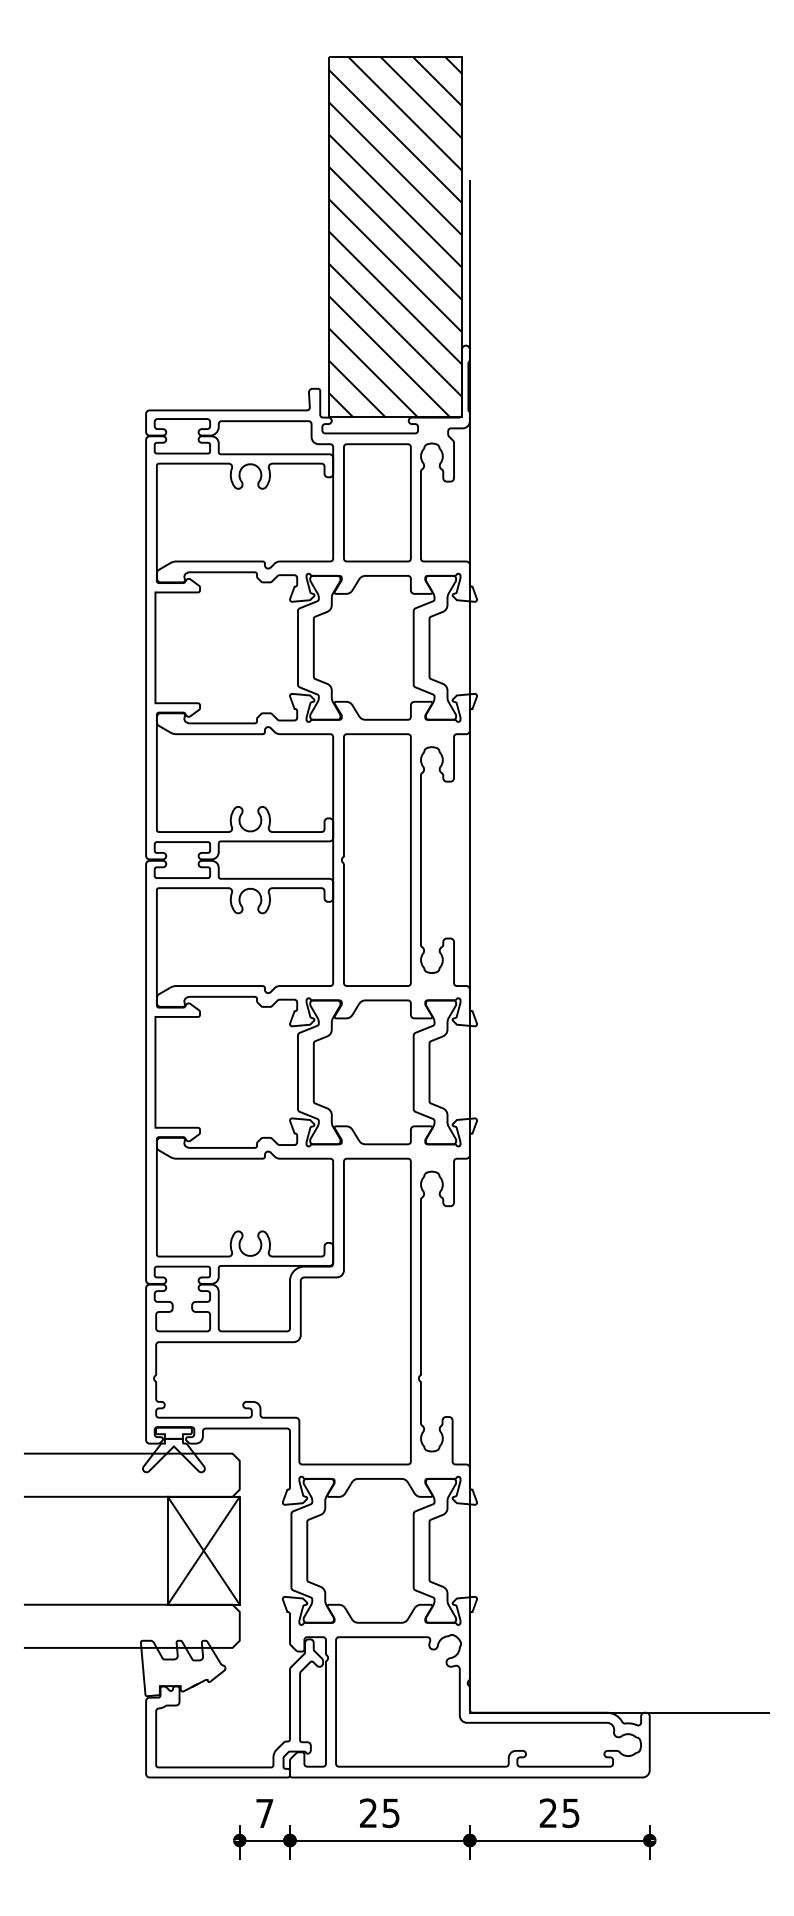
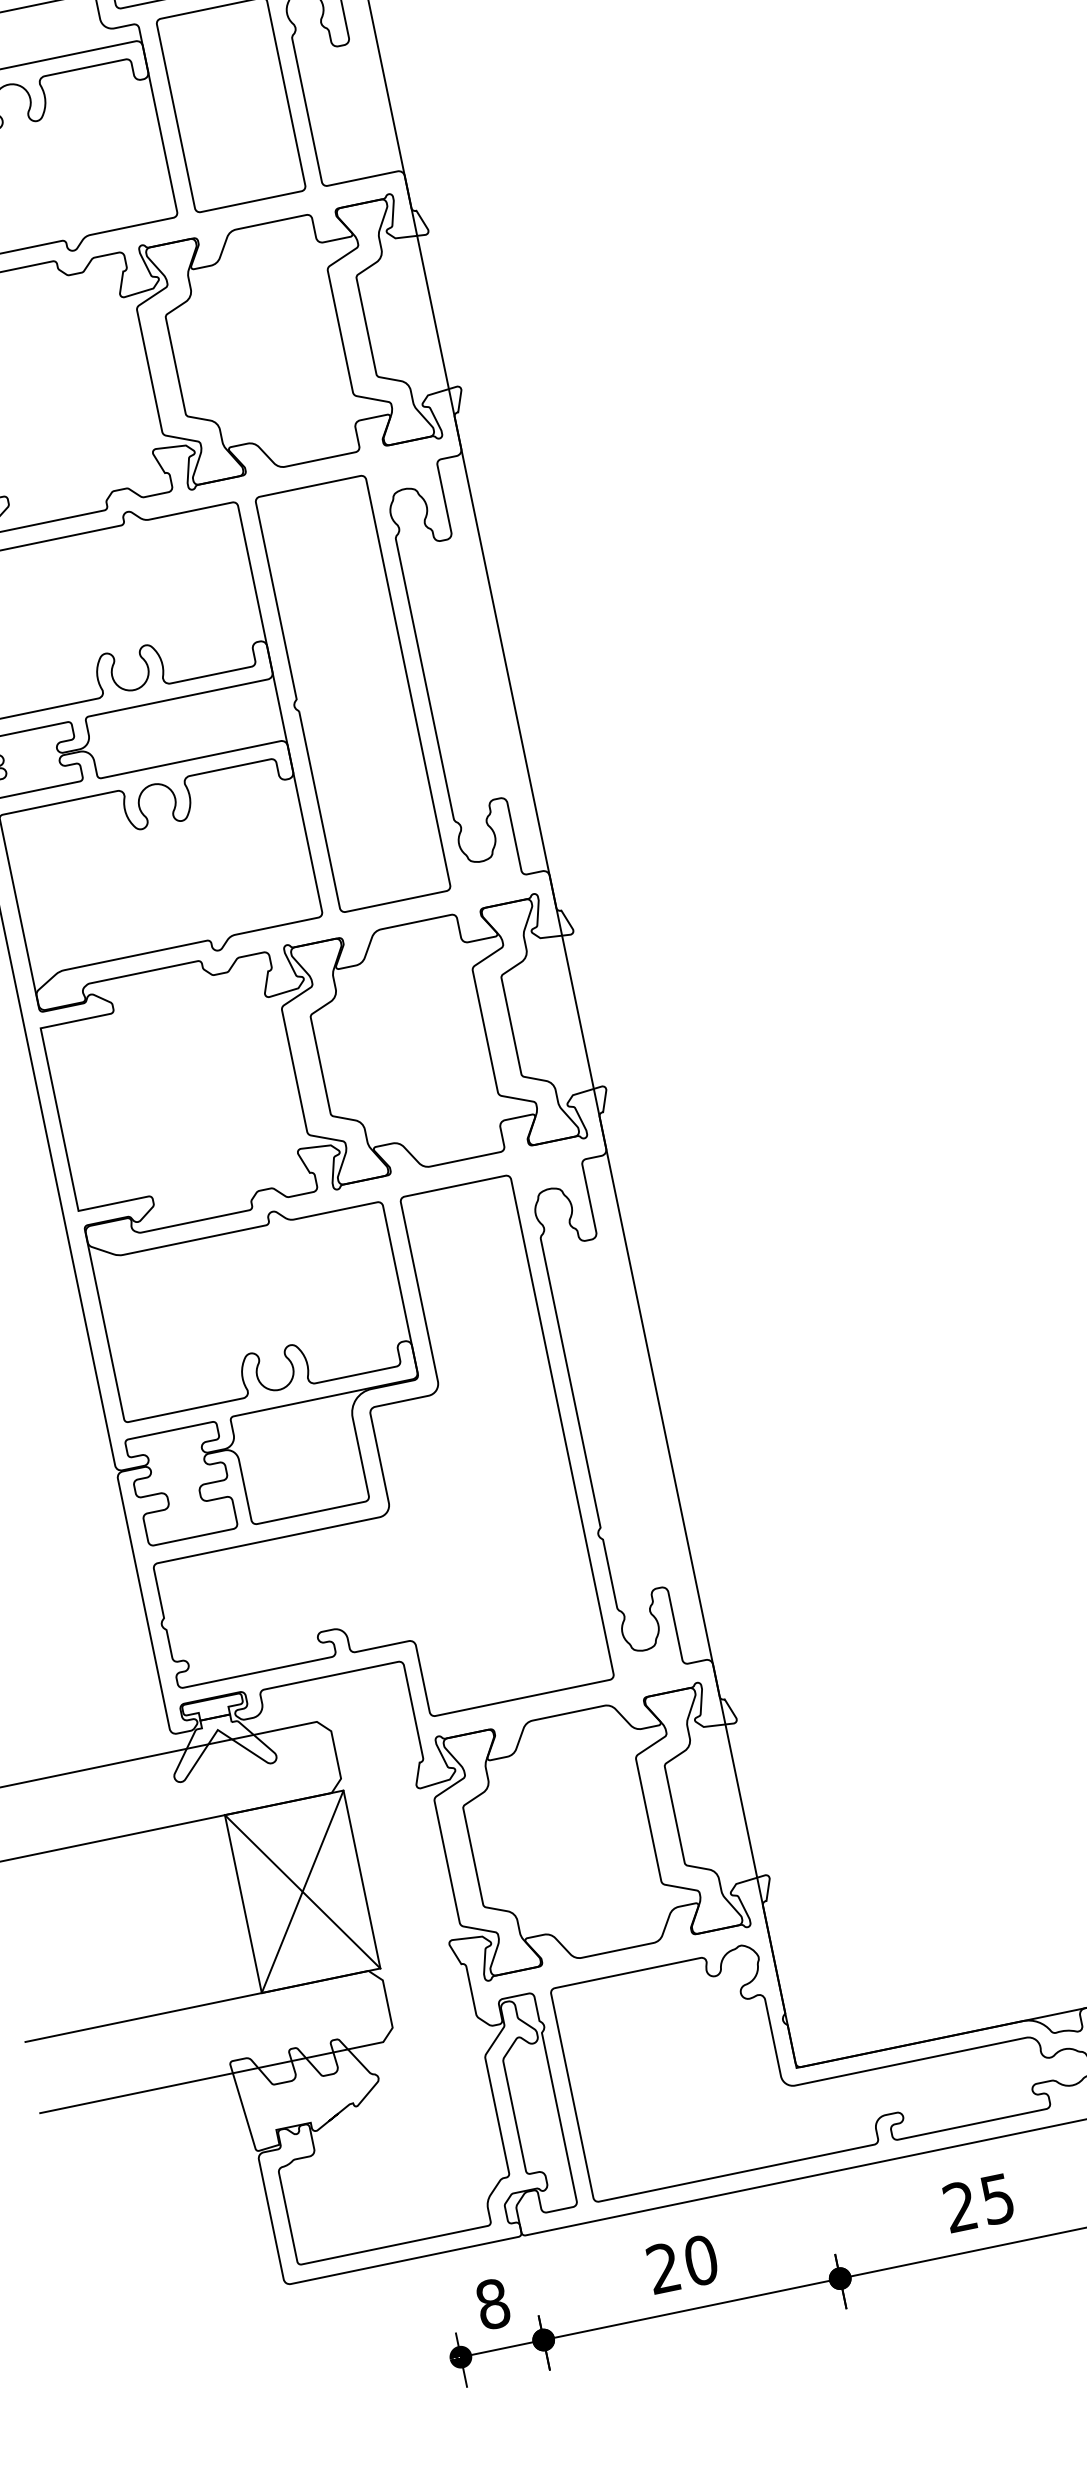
text: (264, 1813) -> (492, 2304), 7 -> 8
text: (391, 1813) -> (701, 2260), 25 -> 20

